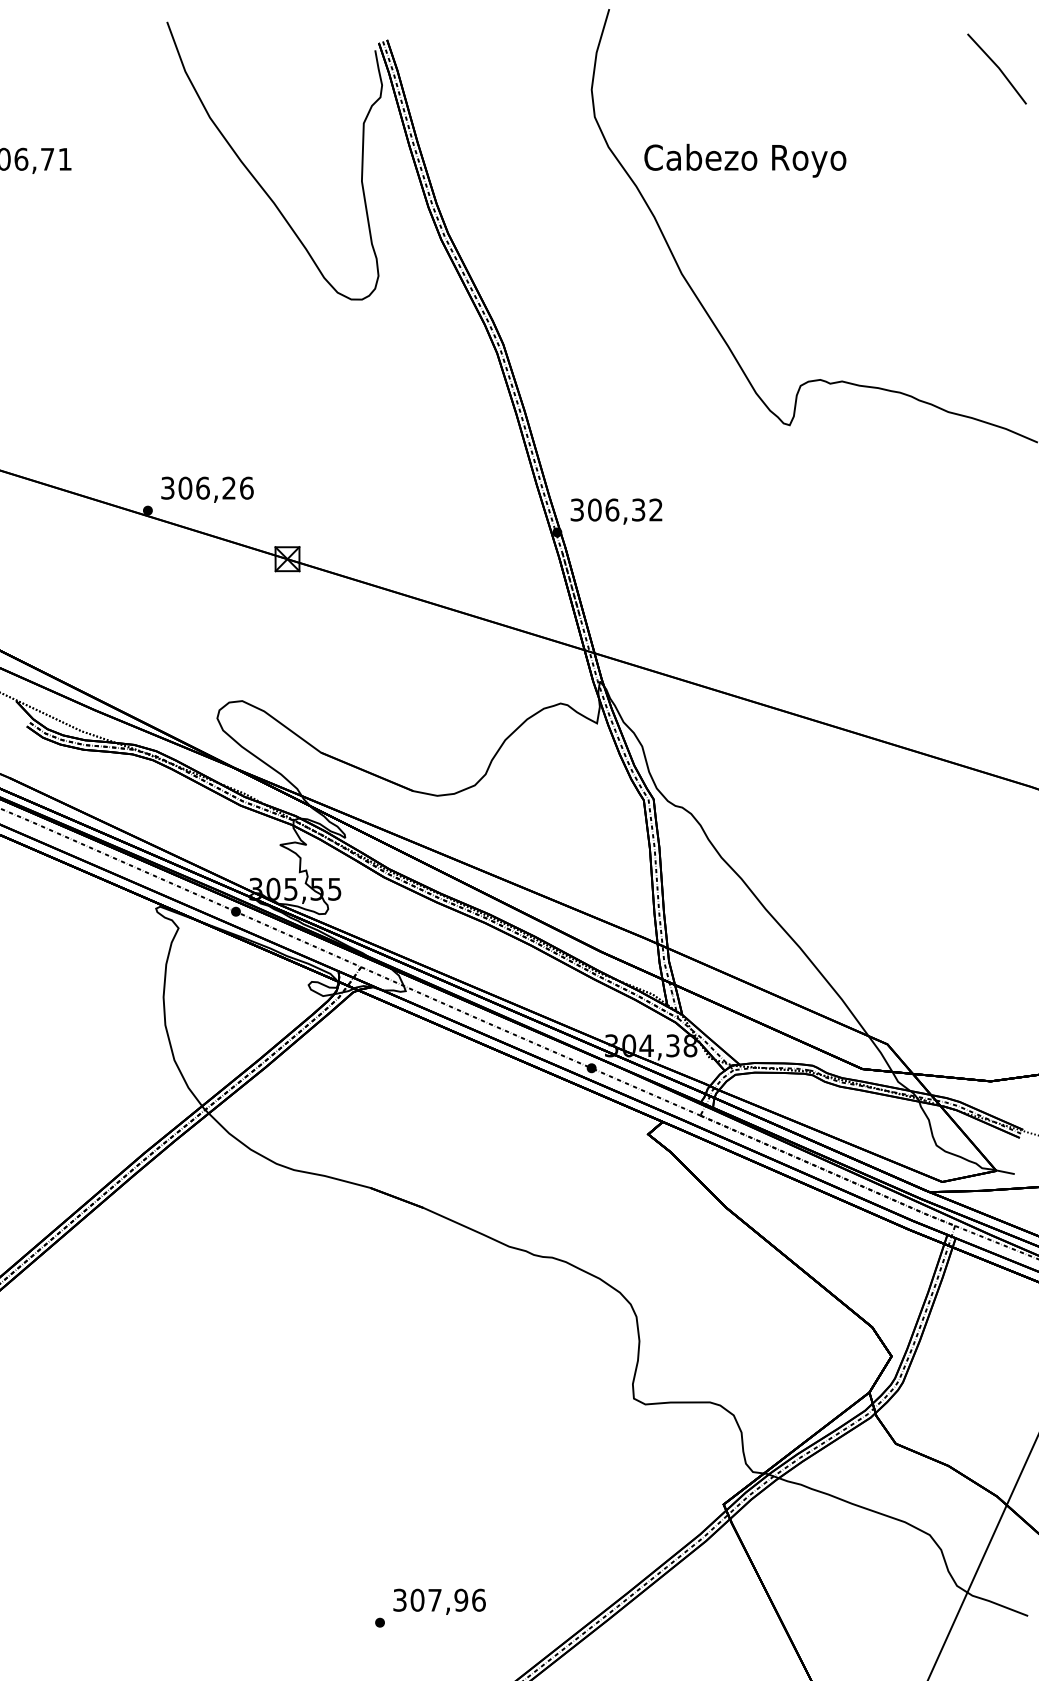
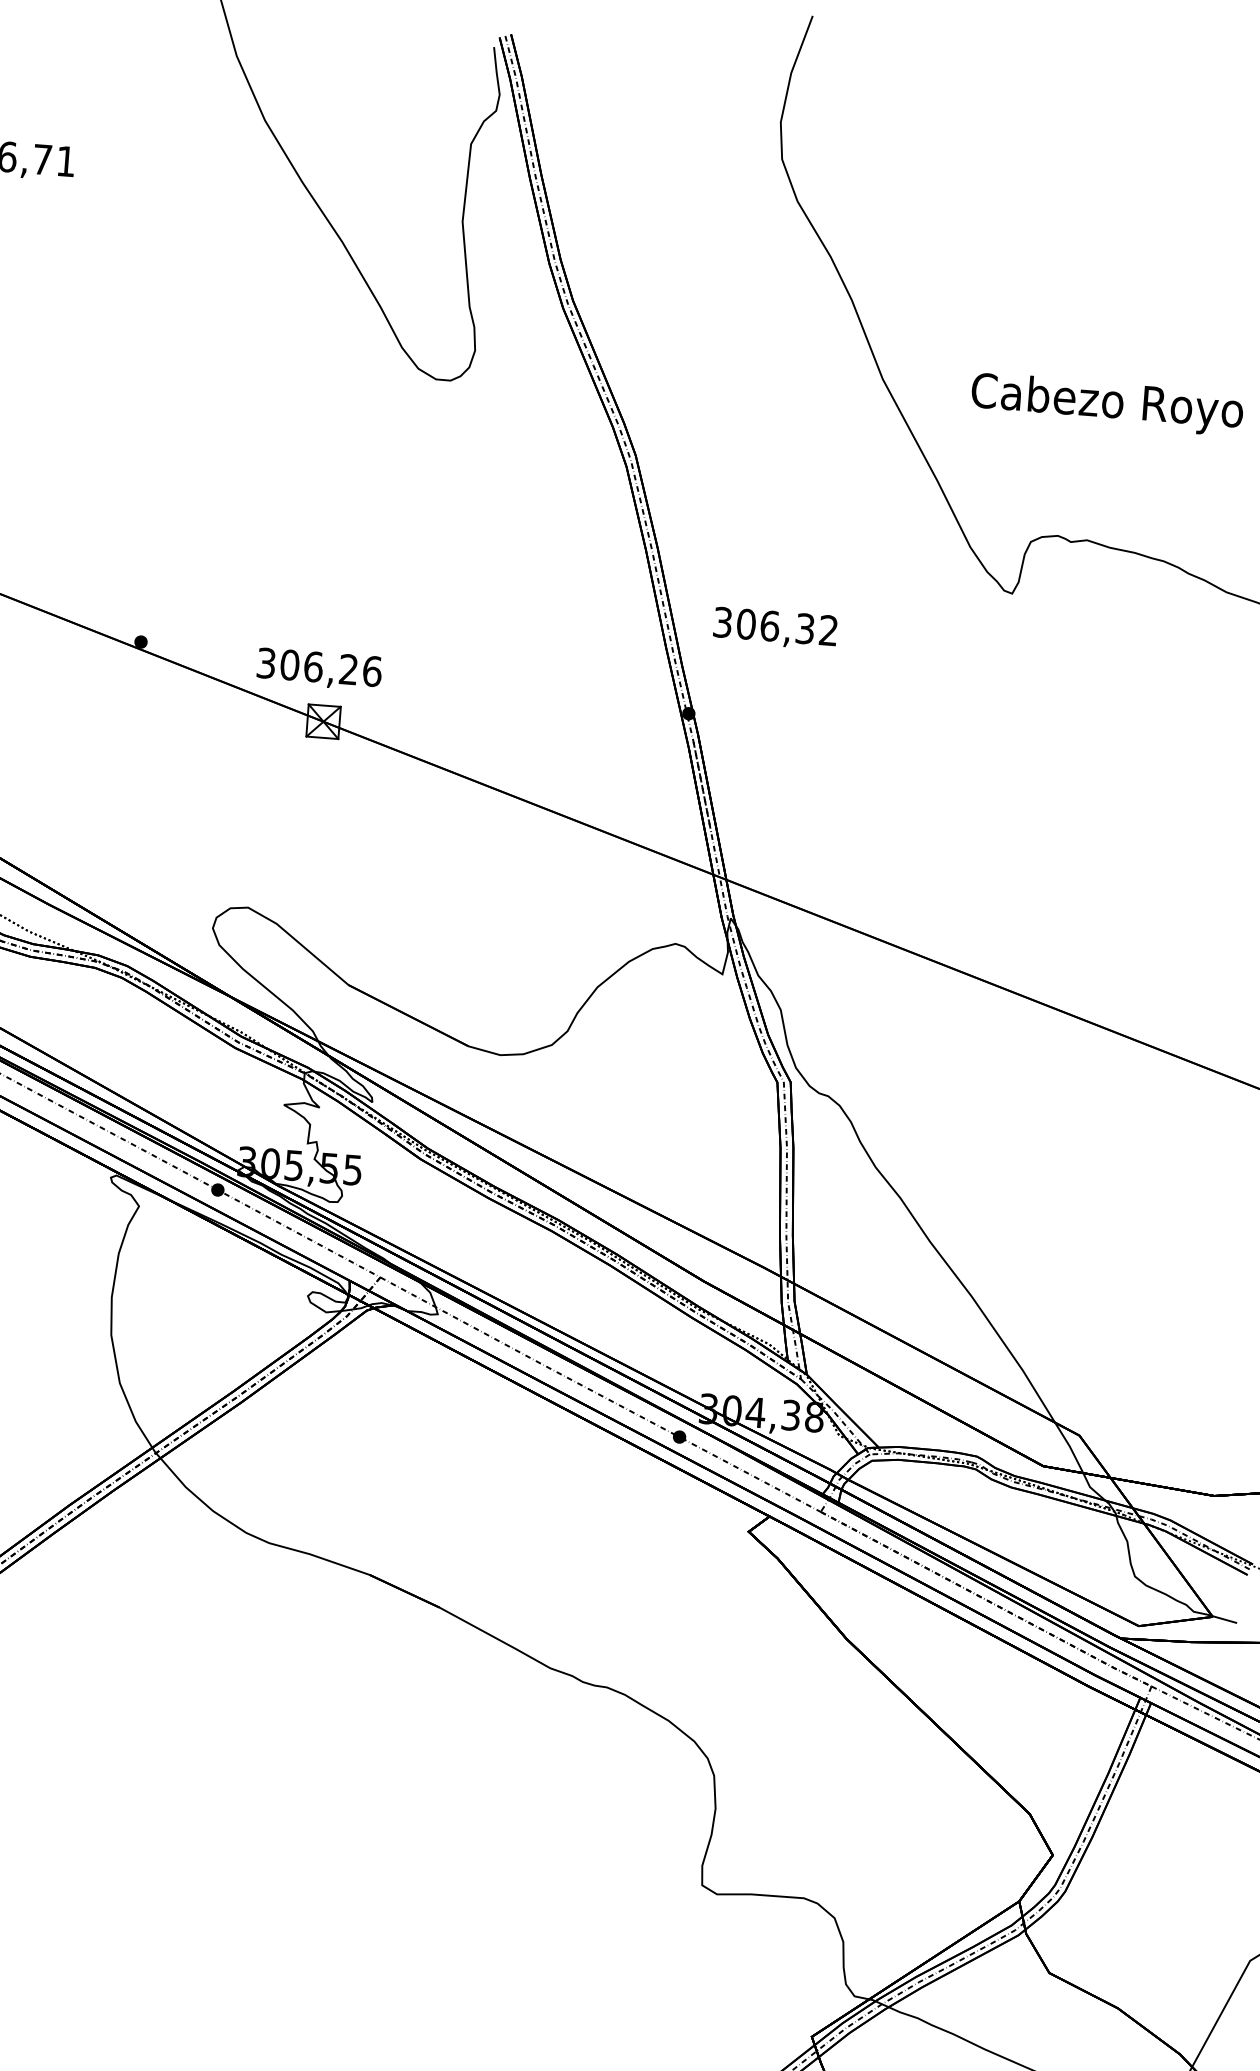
text: (745, 160) -> (1107, 404), moved
text: (207, 489) -> (319, 669), moved
text: (616, 511) -> (775, 628), moved

